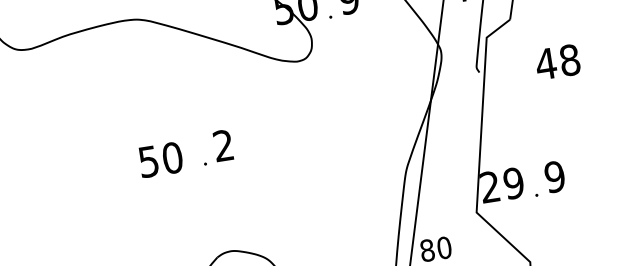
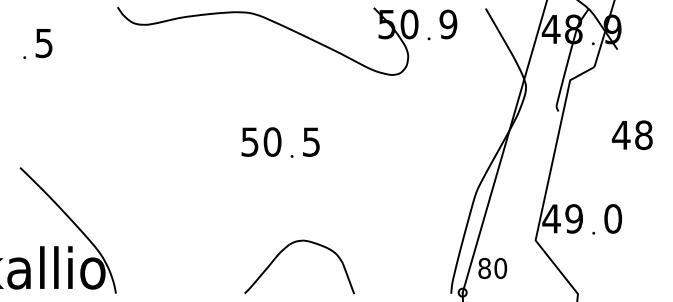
text: (557, 62) -> (632, 135), moved
text: (223, 145) -> (311, 141), 2 -> 5
text: (160, 159) -> (261, 141), moved
text: (555, 176) -> (613, 218), 9 -> 0
text: (489, 186) -> (551, 218), 29 -> 49

